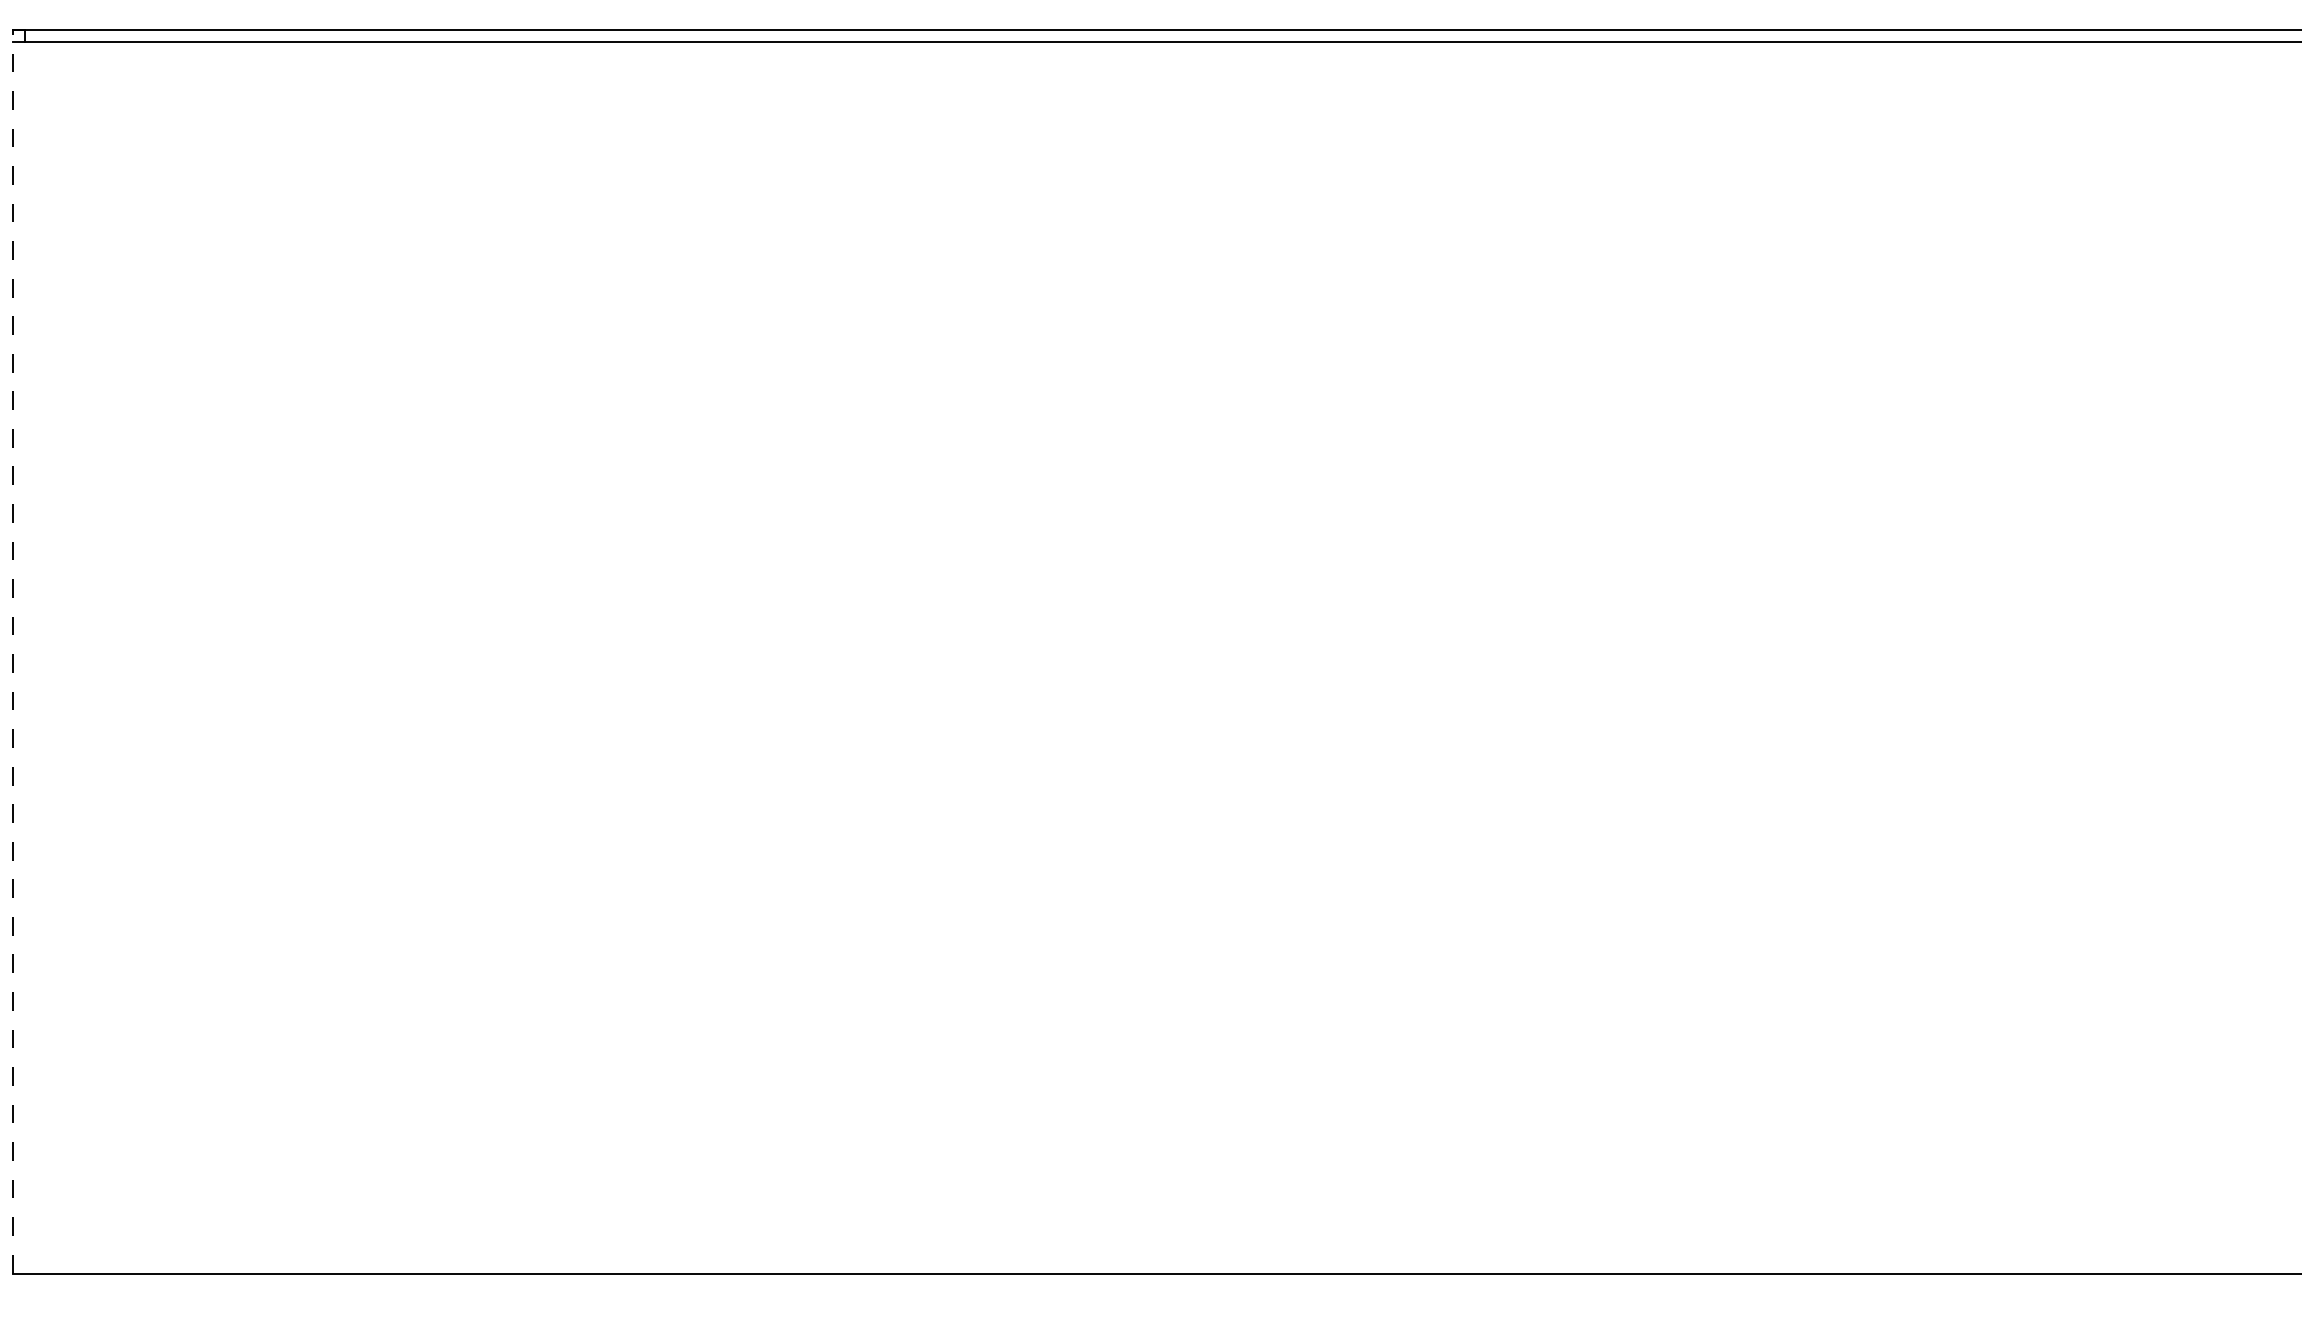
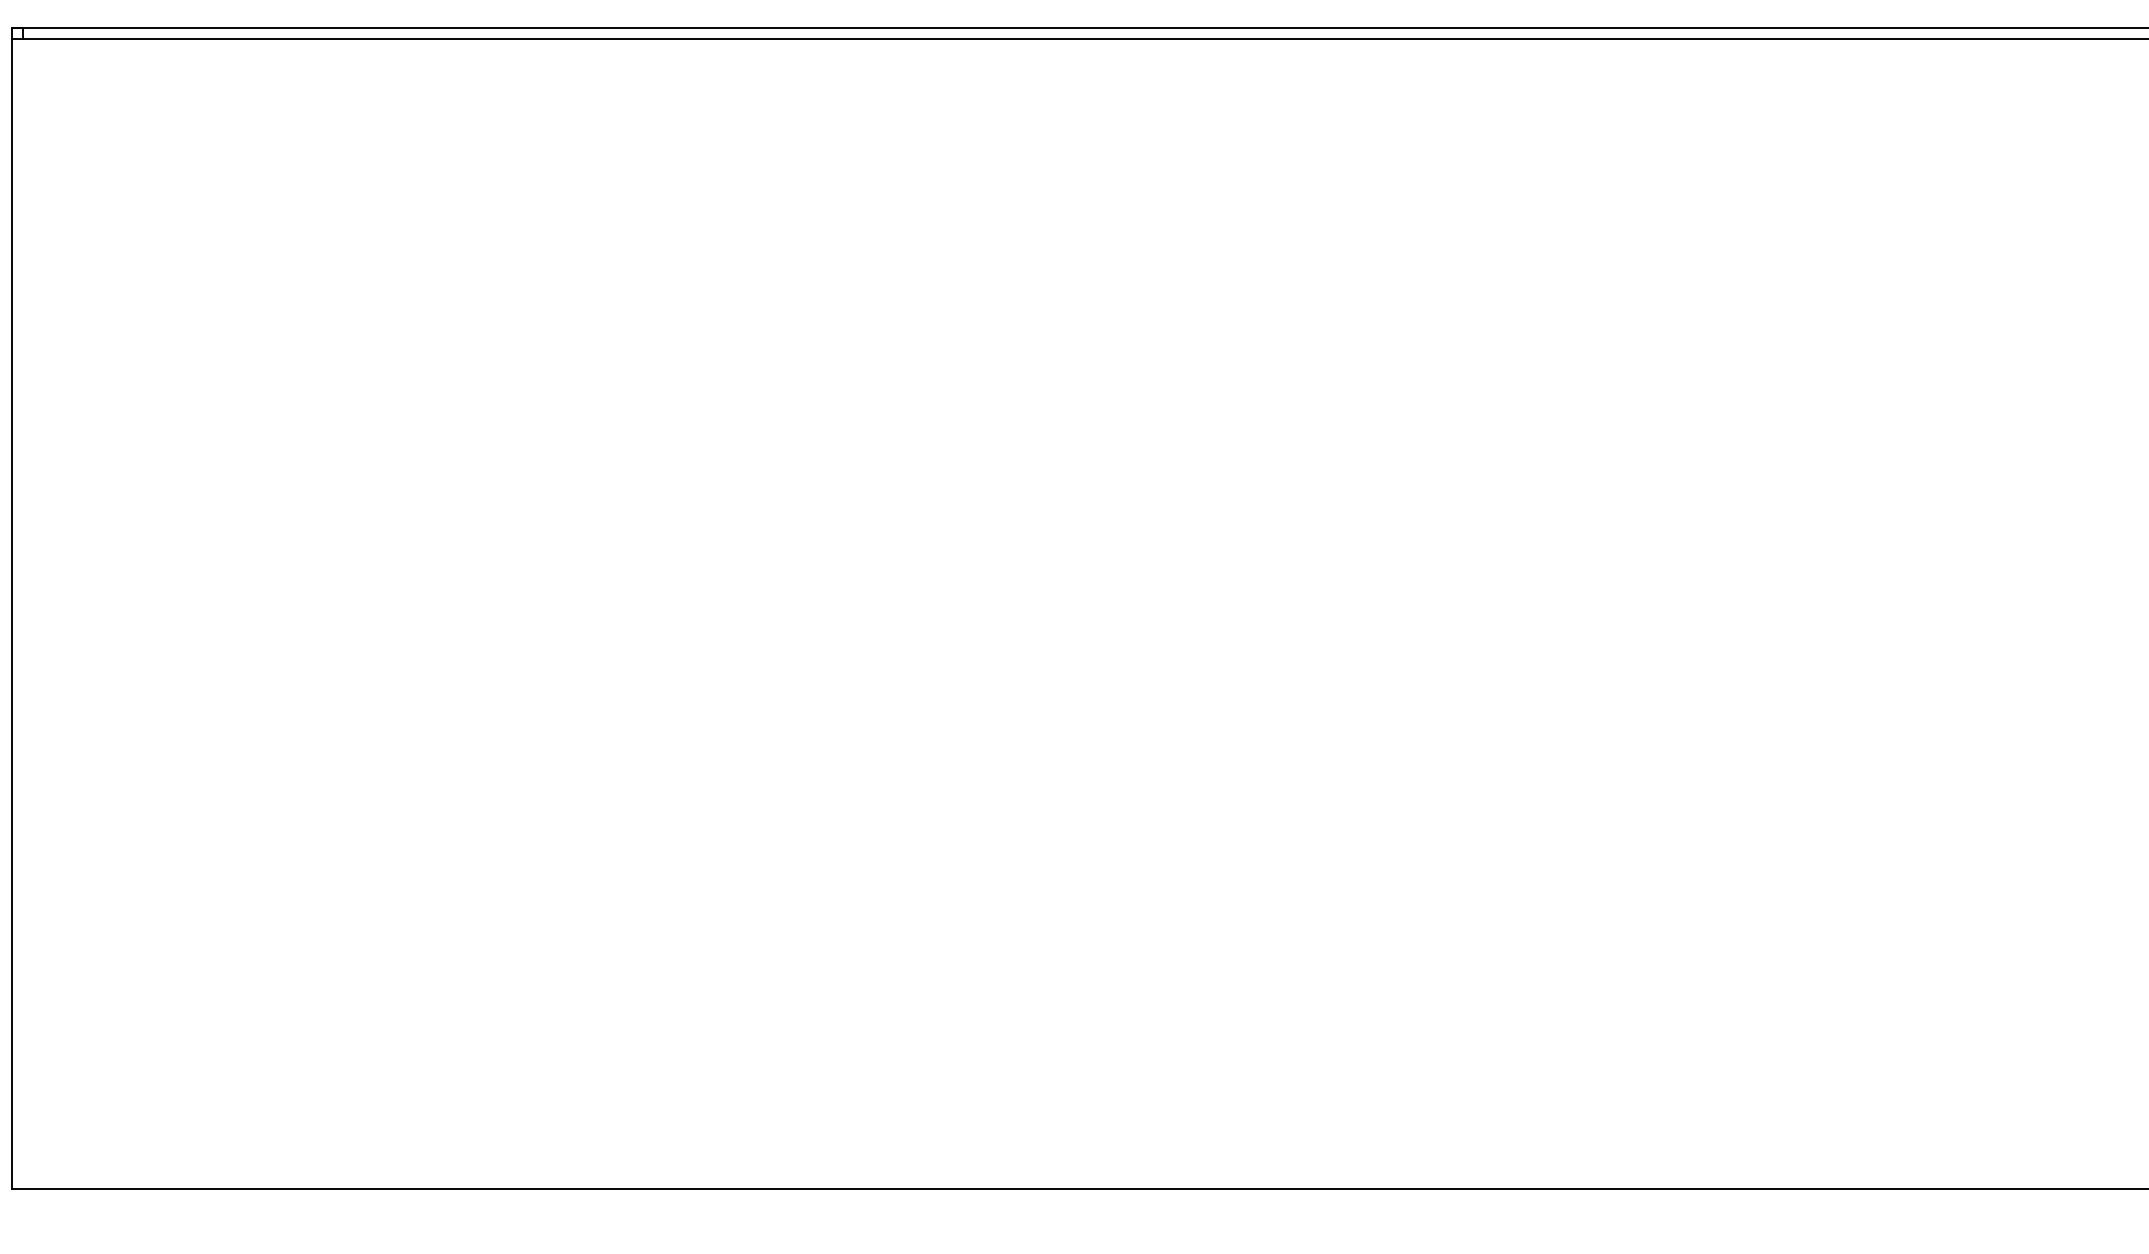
line: (12, 651) -> (11, 608), dashed -> solid

